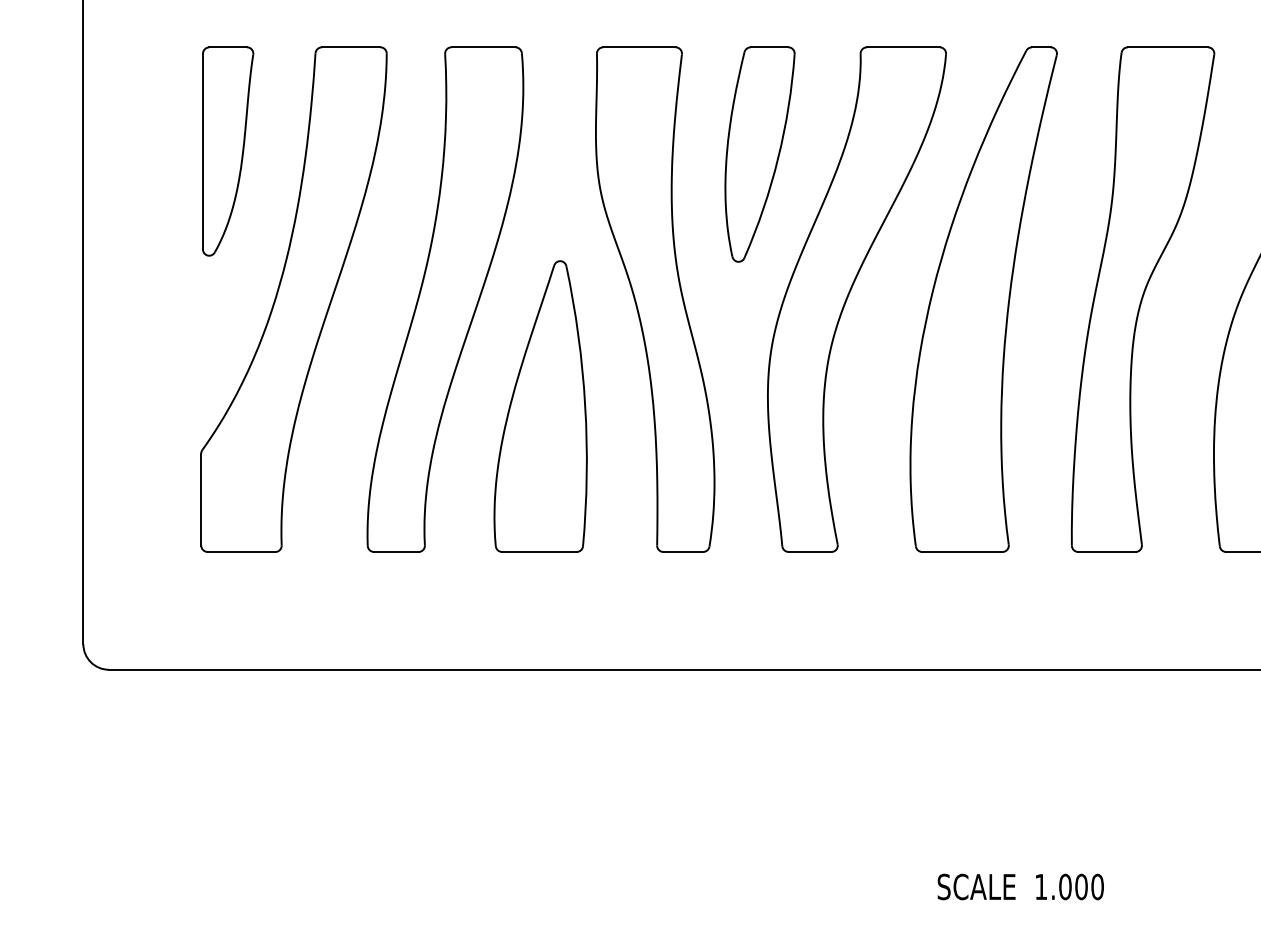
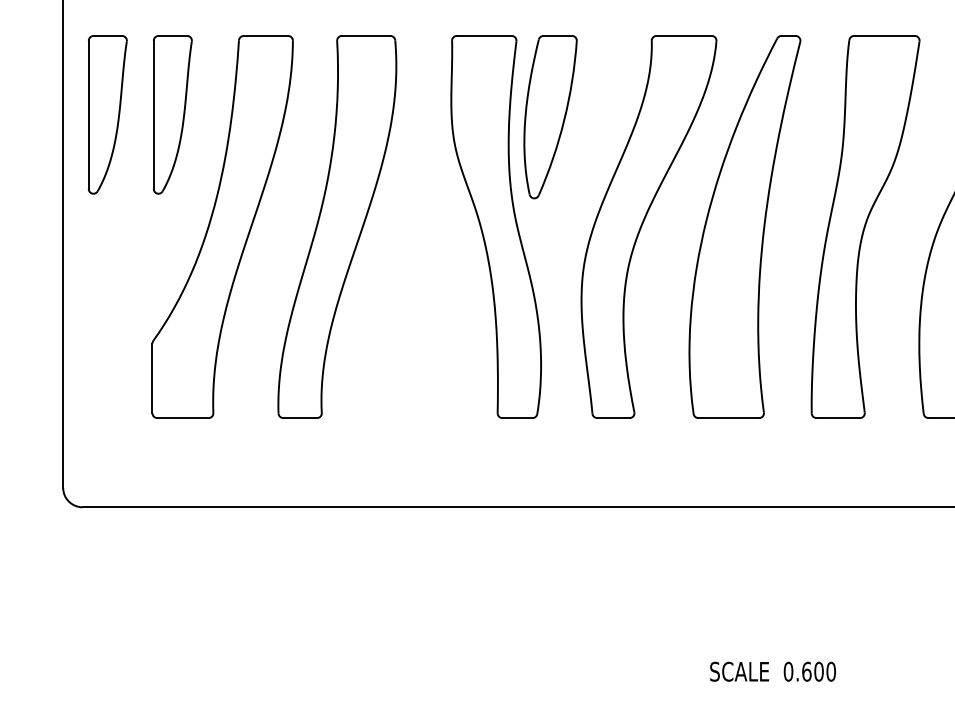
part: (141, 151) -> (107, 114), added
part: (759, 155) -> (550, 117), moved
part: (540, 405) -> (409, 307), removed
text: (1053, 886) -> (797, 671), 1.000 -> 0.600

